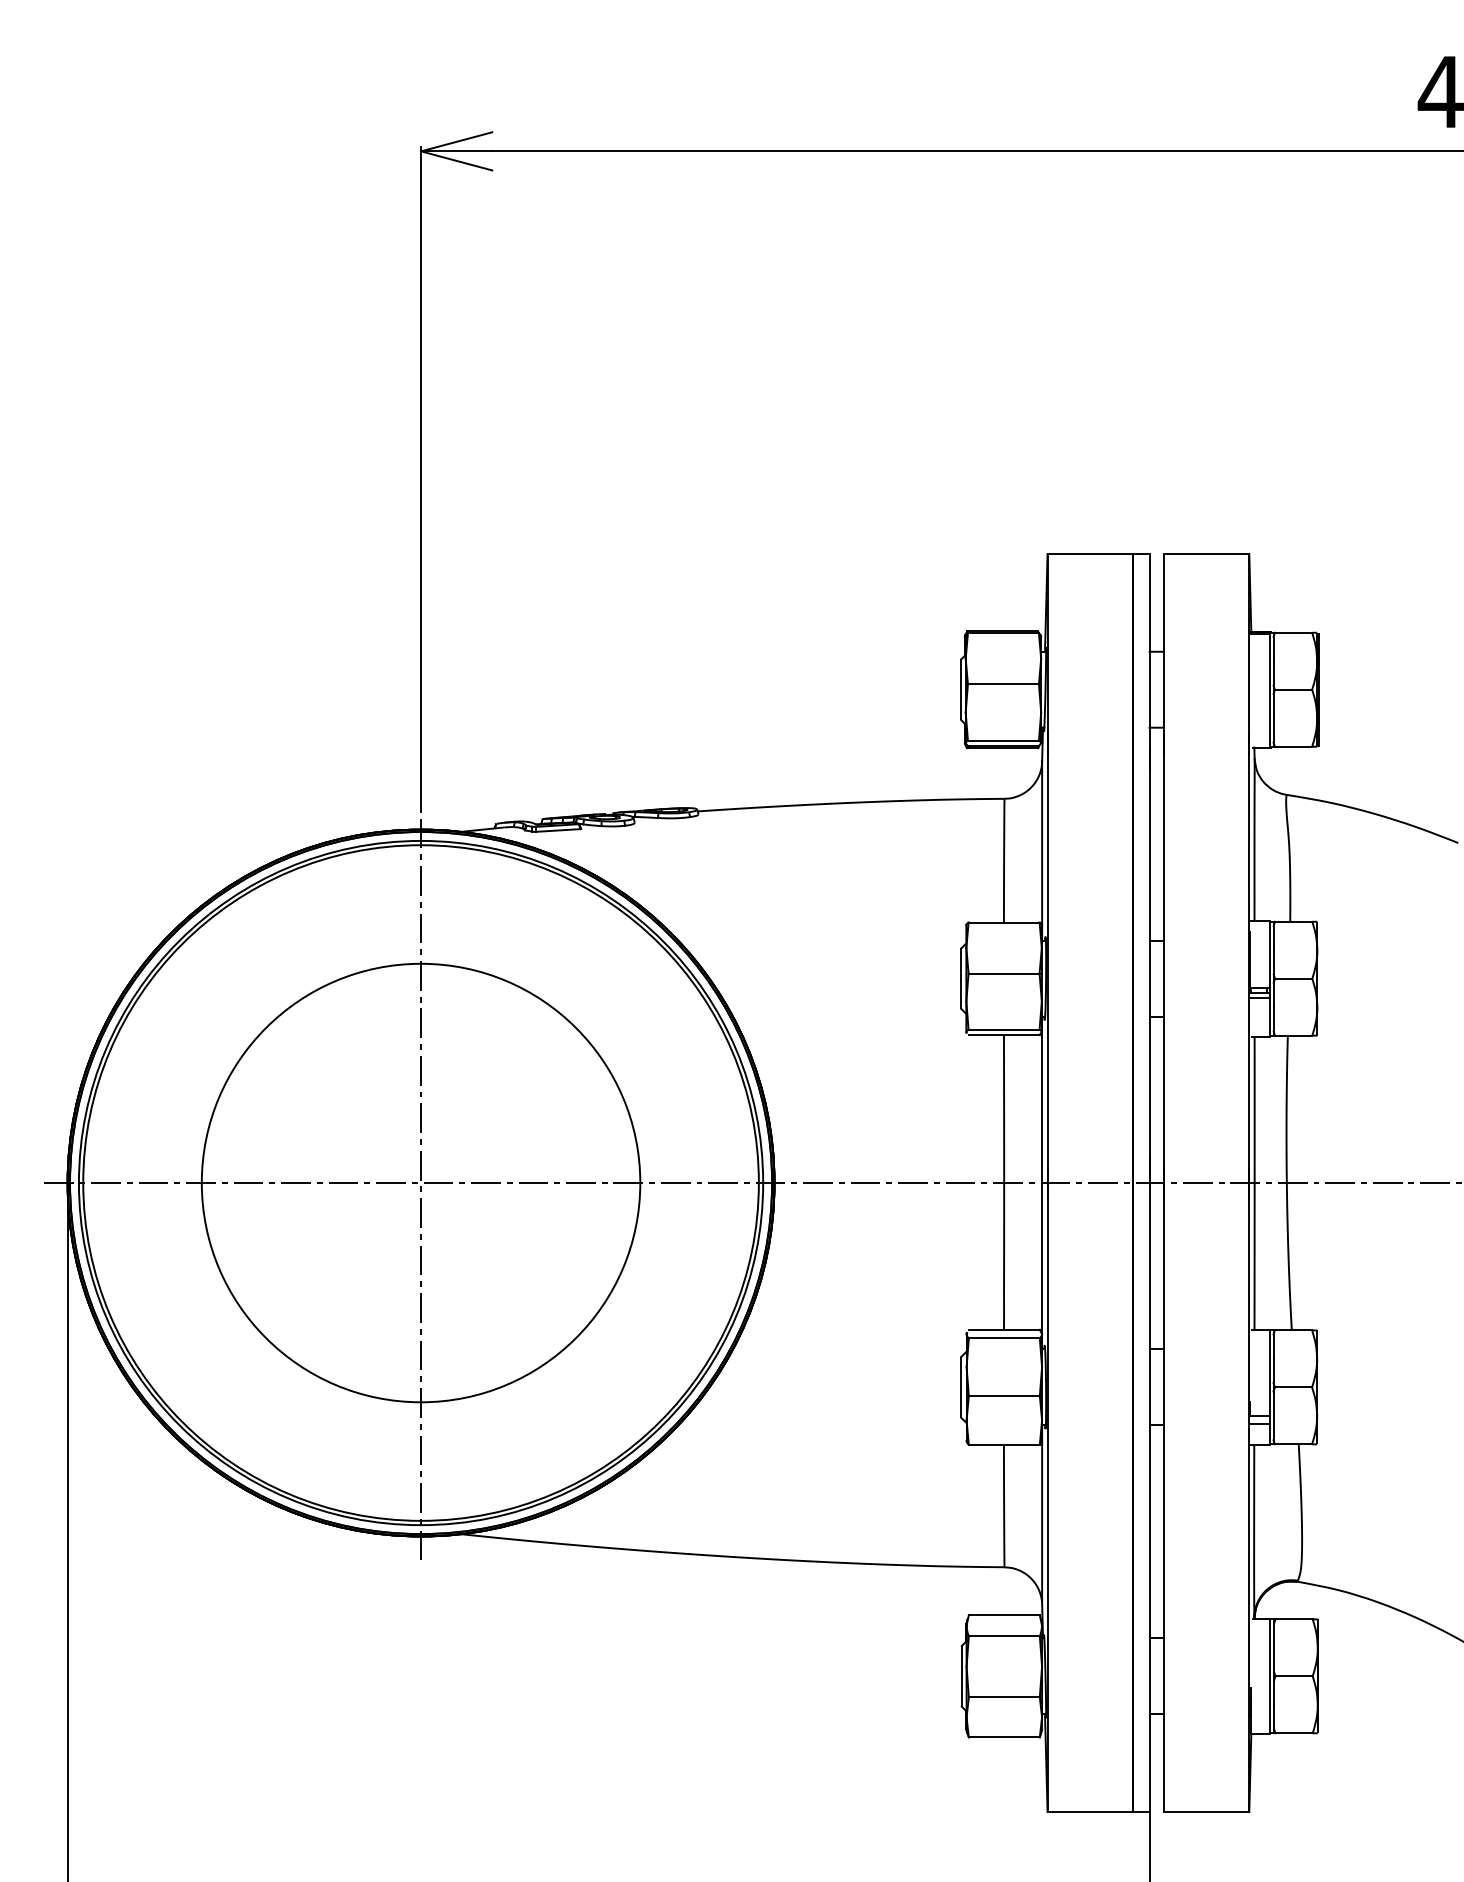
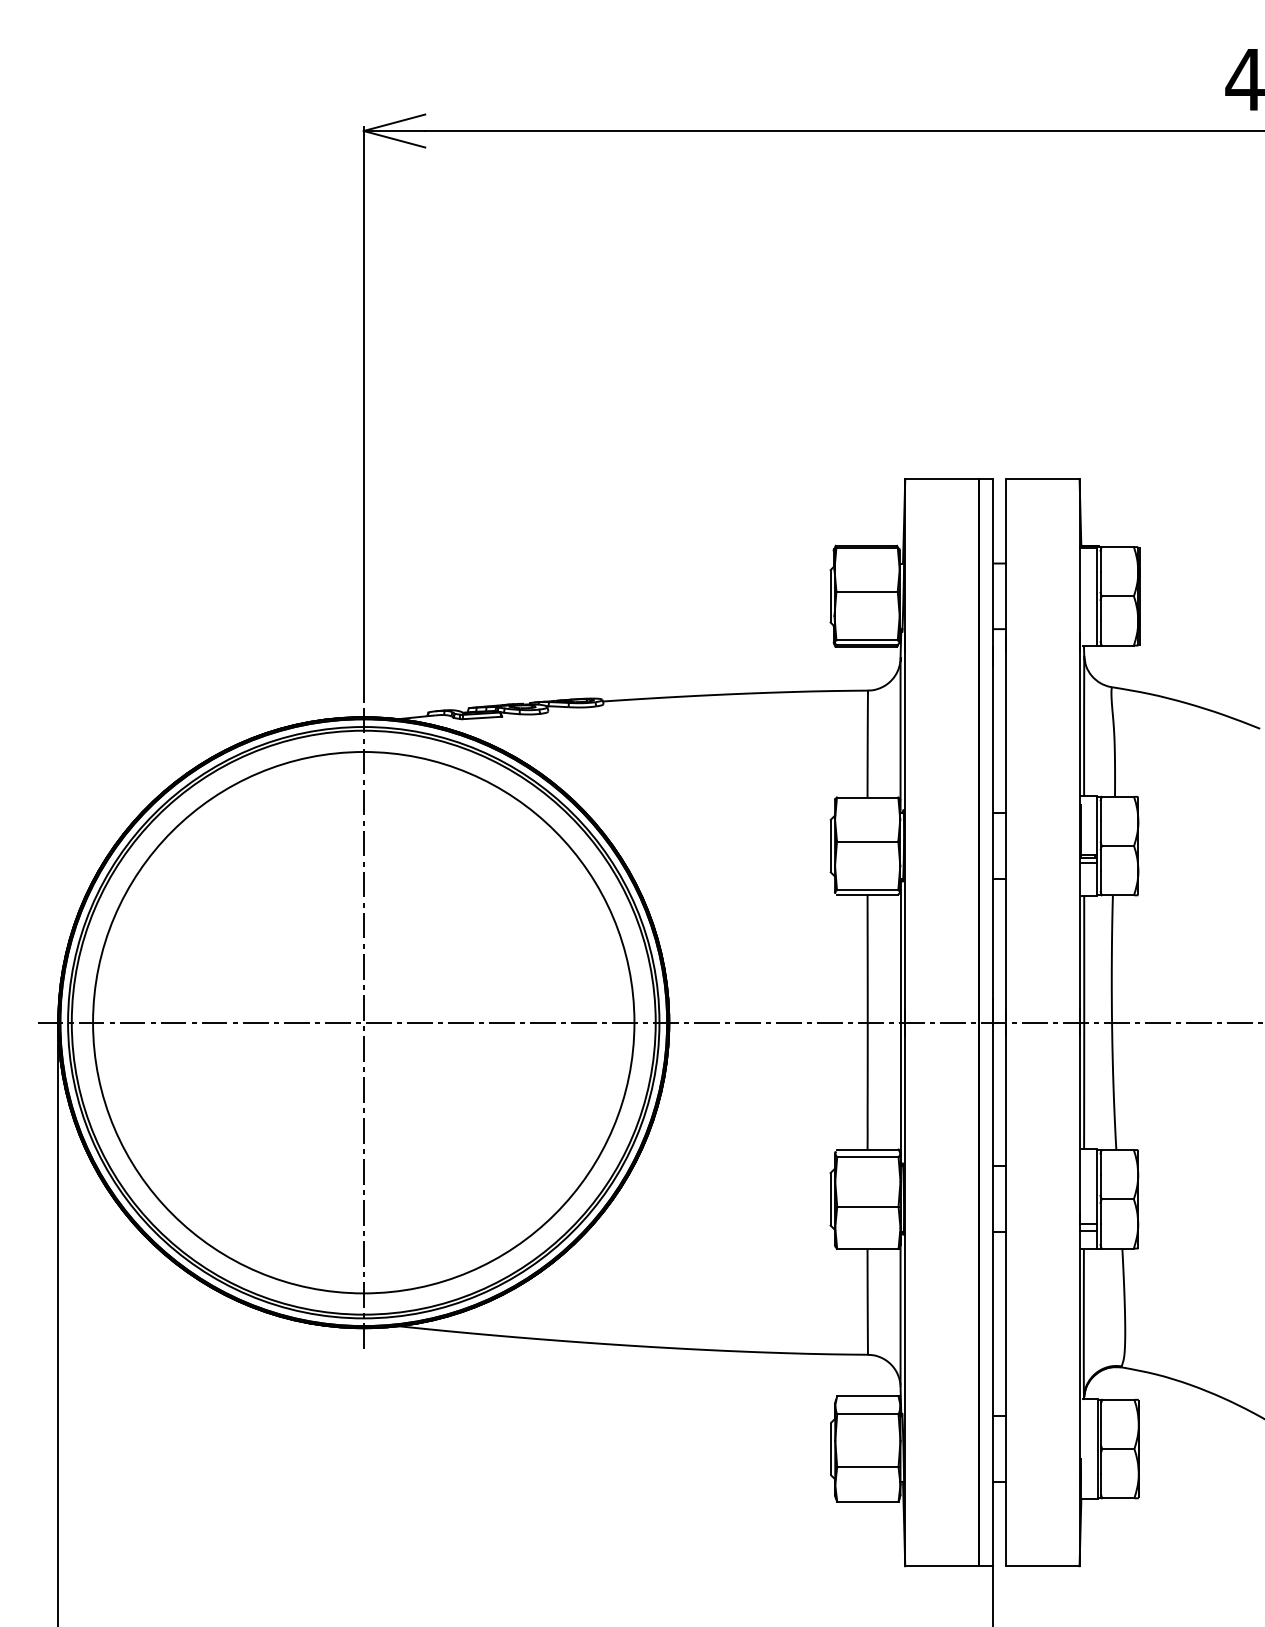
circle: (420, 1182) -> (363, 1022), size x1.43

